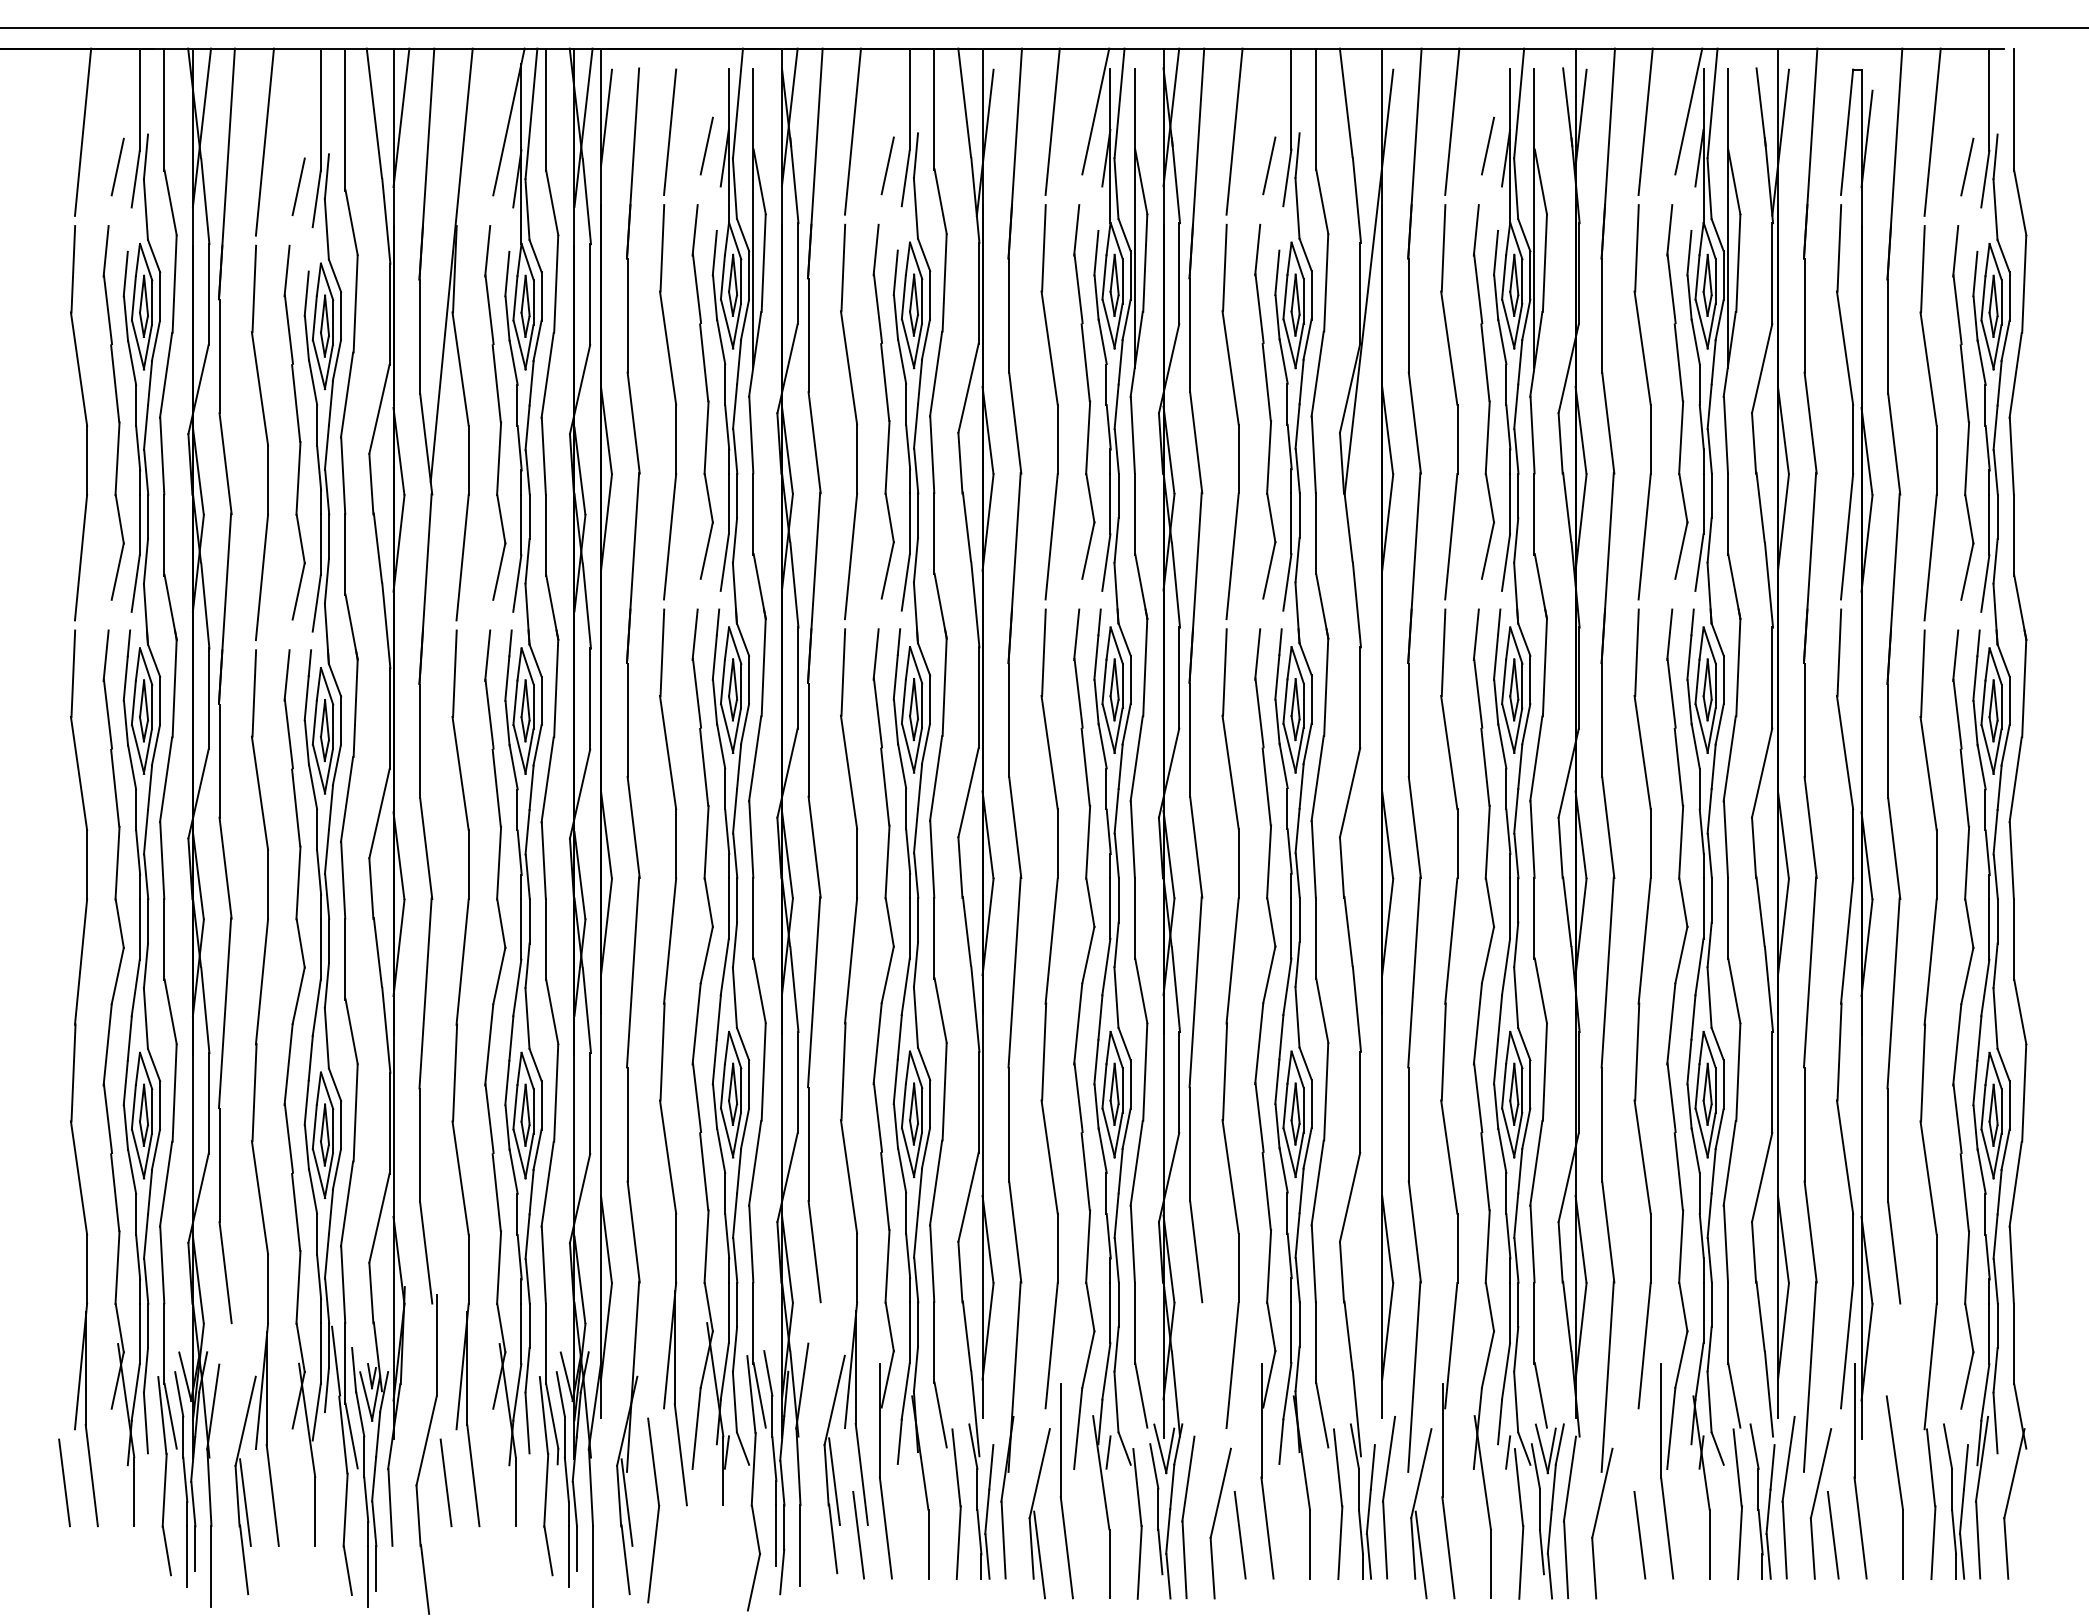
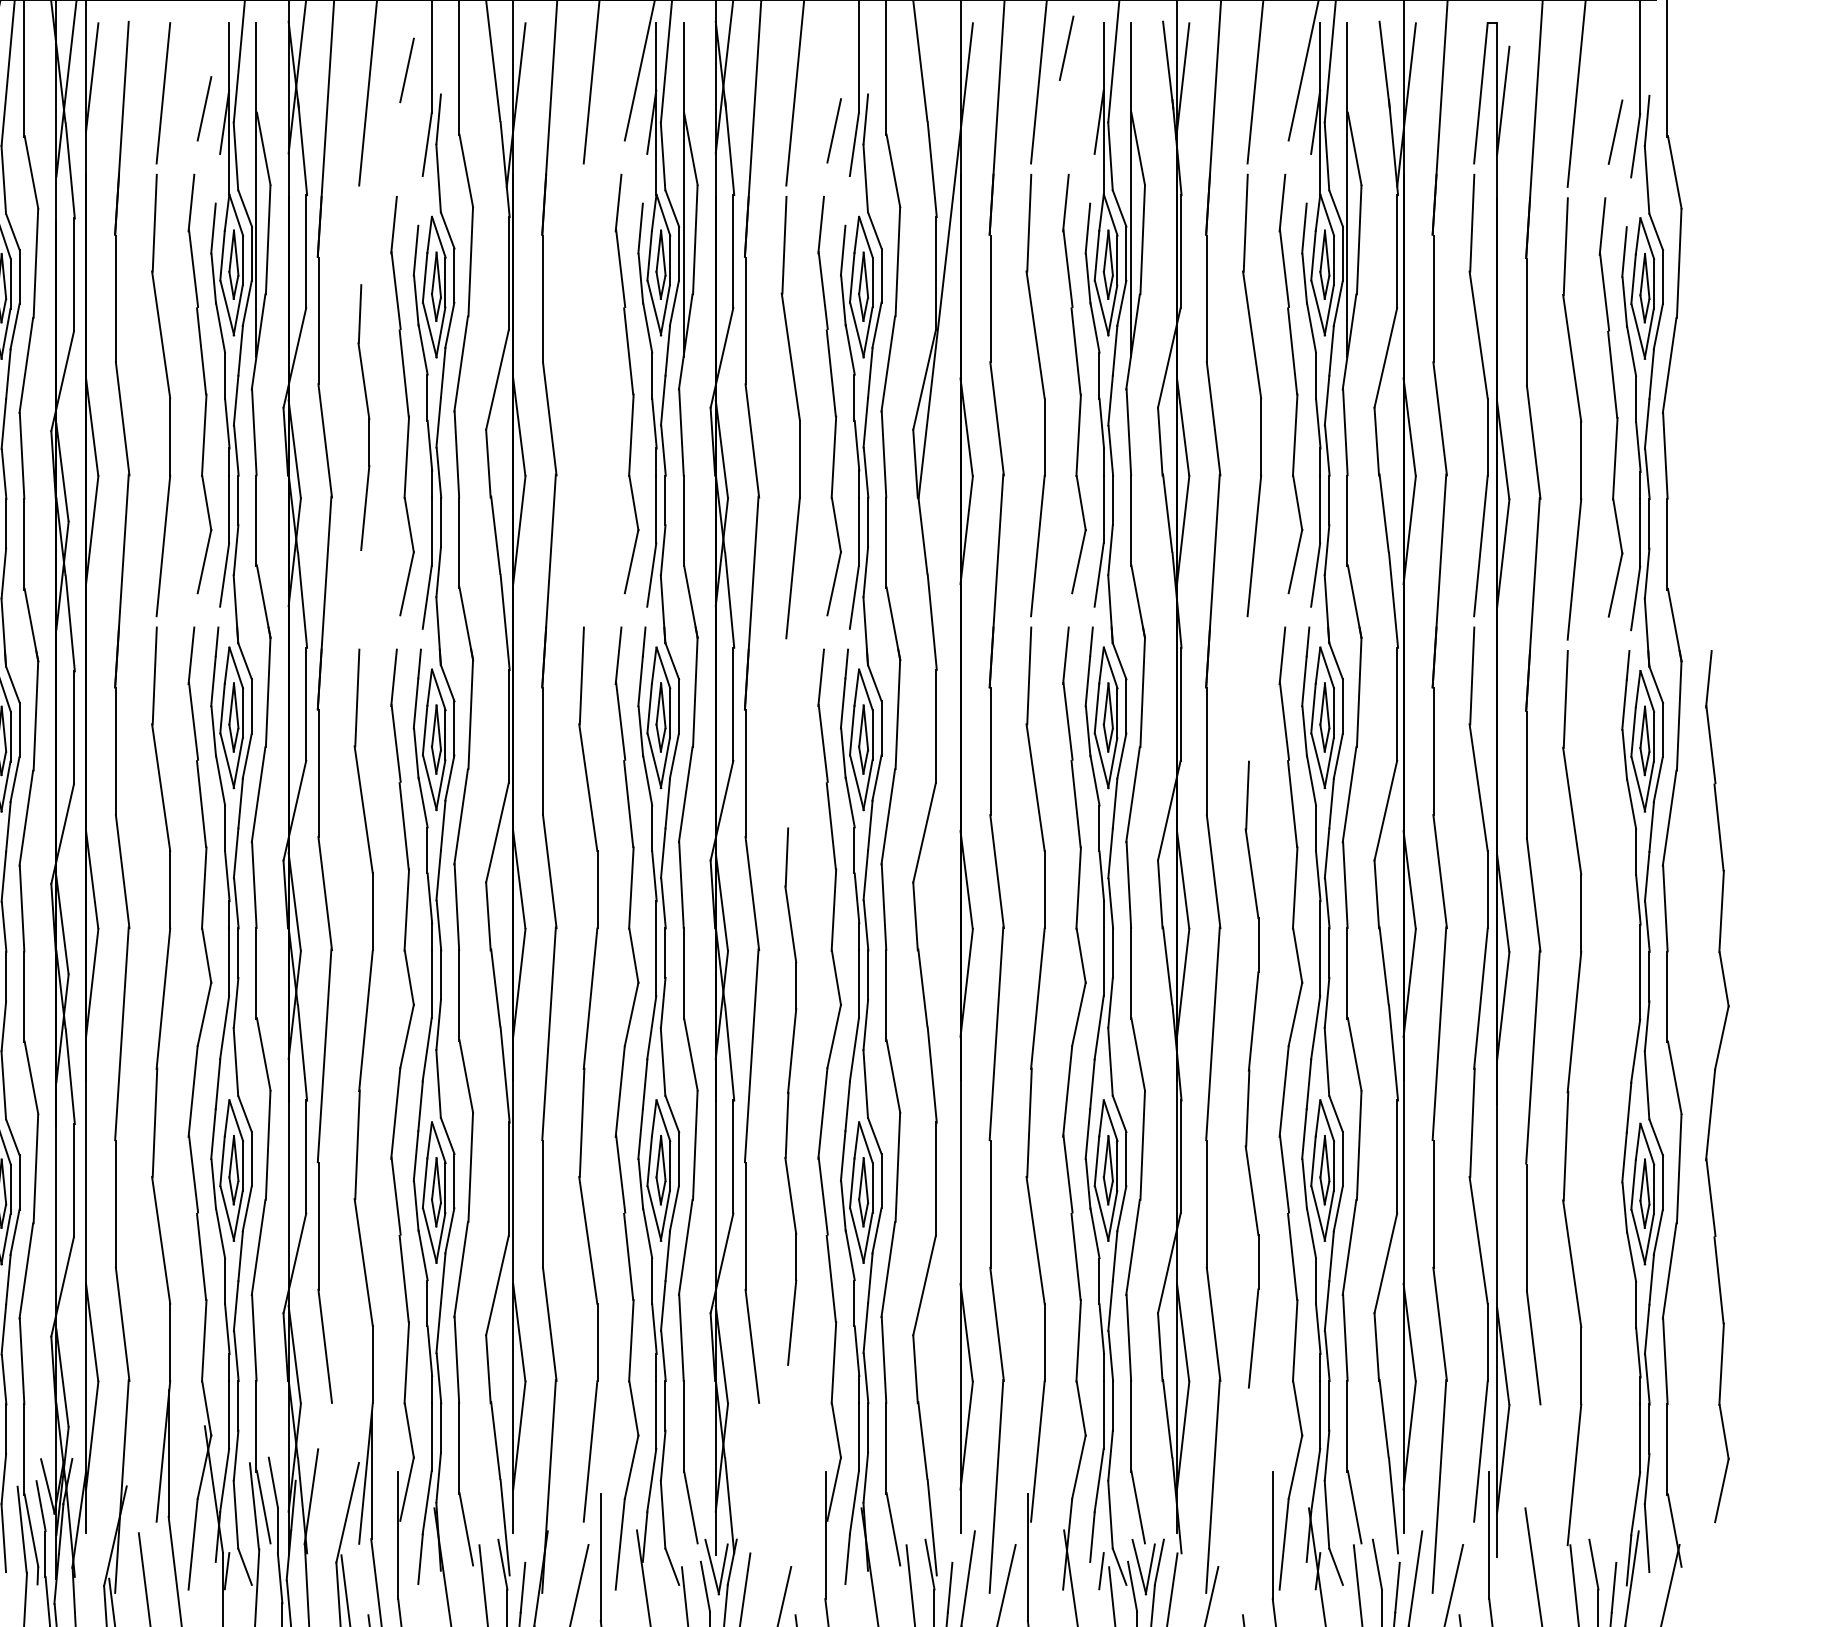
line: (1487, 145) -> (1066, 47), moved
line: (887, 165) -> (406, 70), moved
part: (1056, 402) -> (595, 395), removed
part: (849, 421) -> (364, 417), size x0.6
part: (1642, 1008) -> (1251, 1074), size x0.7
part: (1963, 1019) -> (1717, 1086), moved
part: (1230, 1028) -> (790, 1096), size x0.6
line: (1108, 1452) -> (654, 1571), removed

